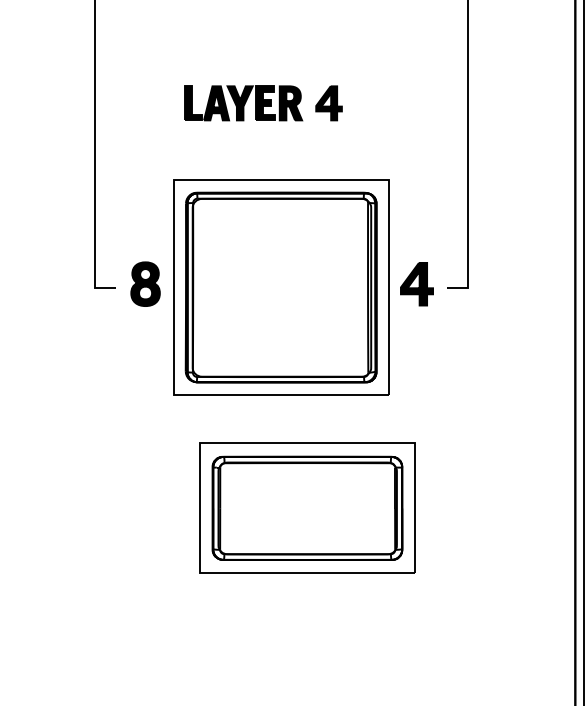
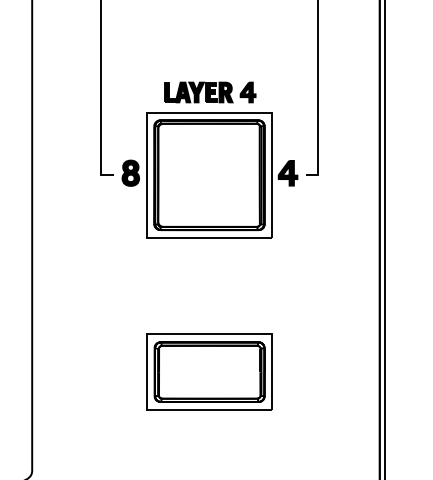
part: (264, 103) -> (210, 92), moved
part: (307, 507) -> (209, 371), moved

